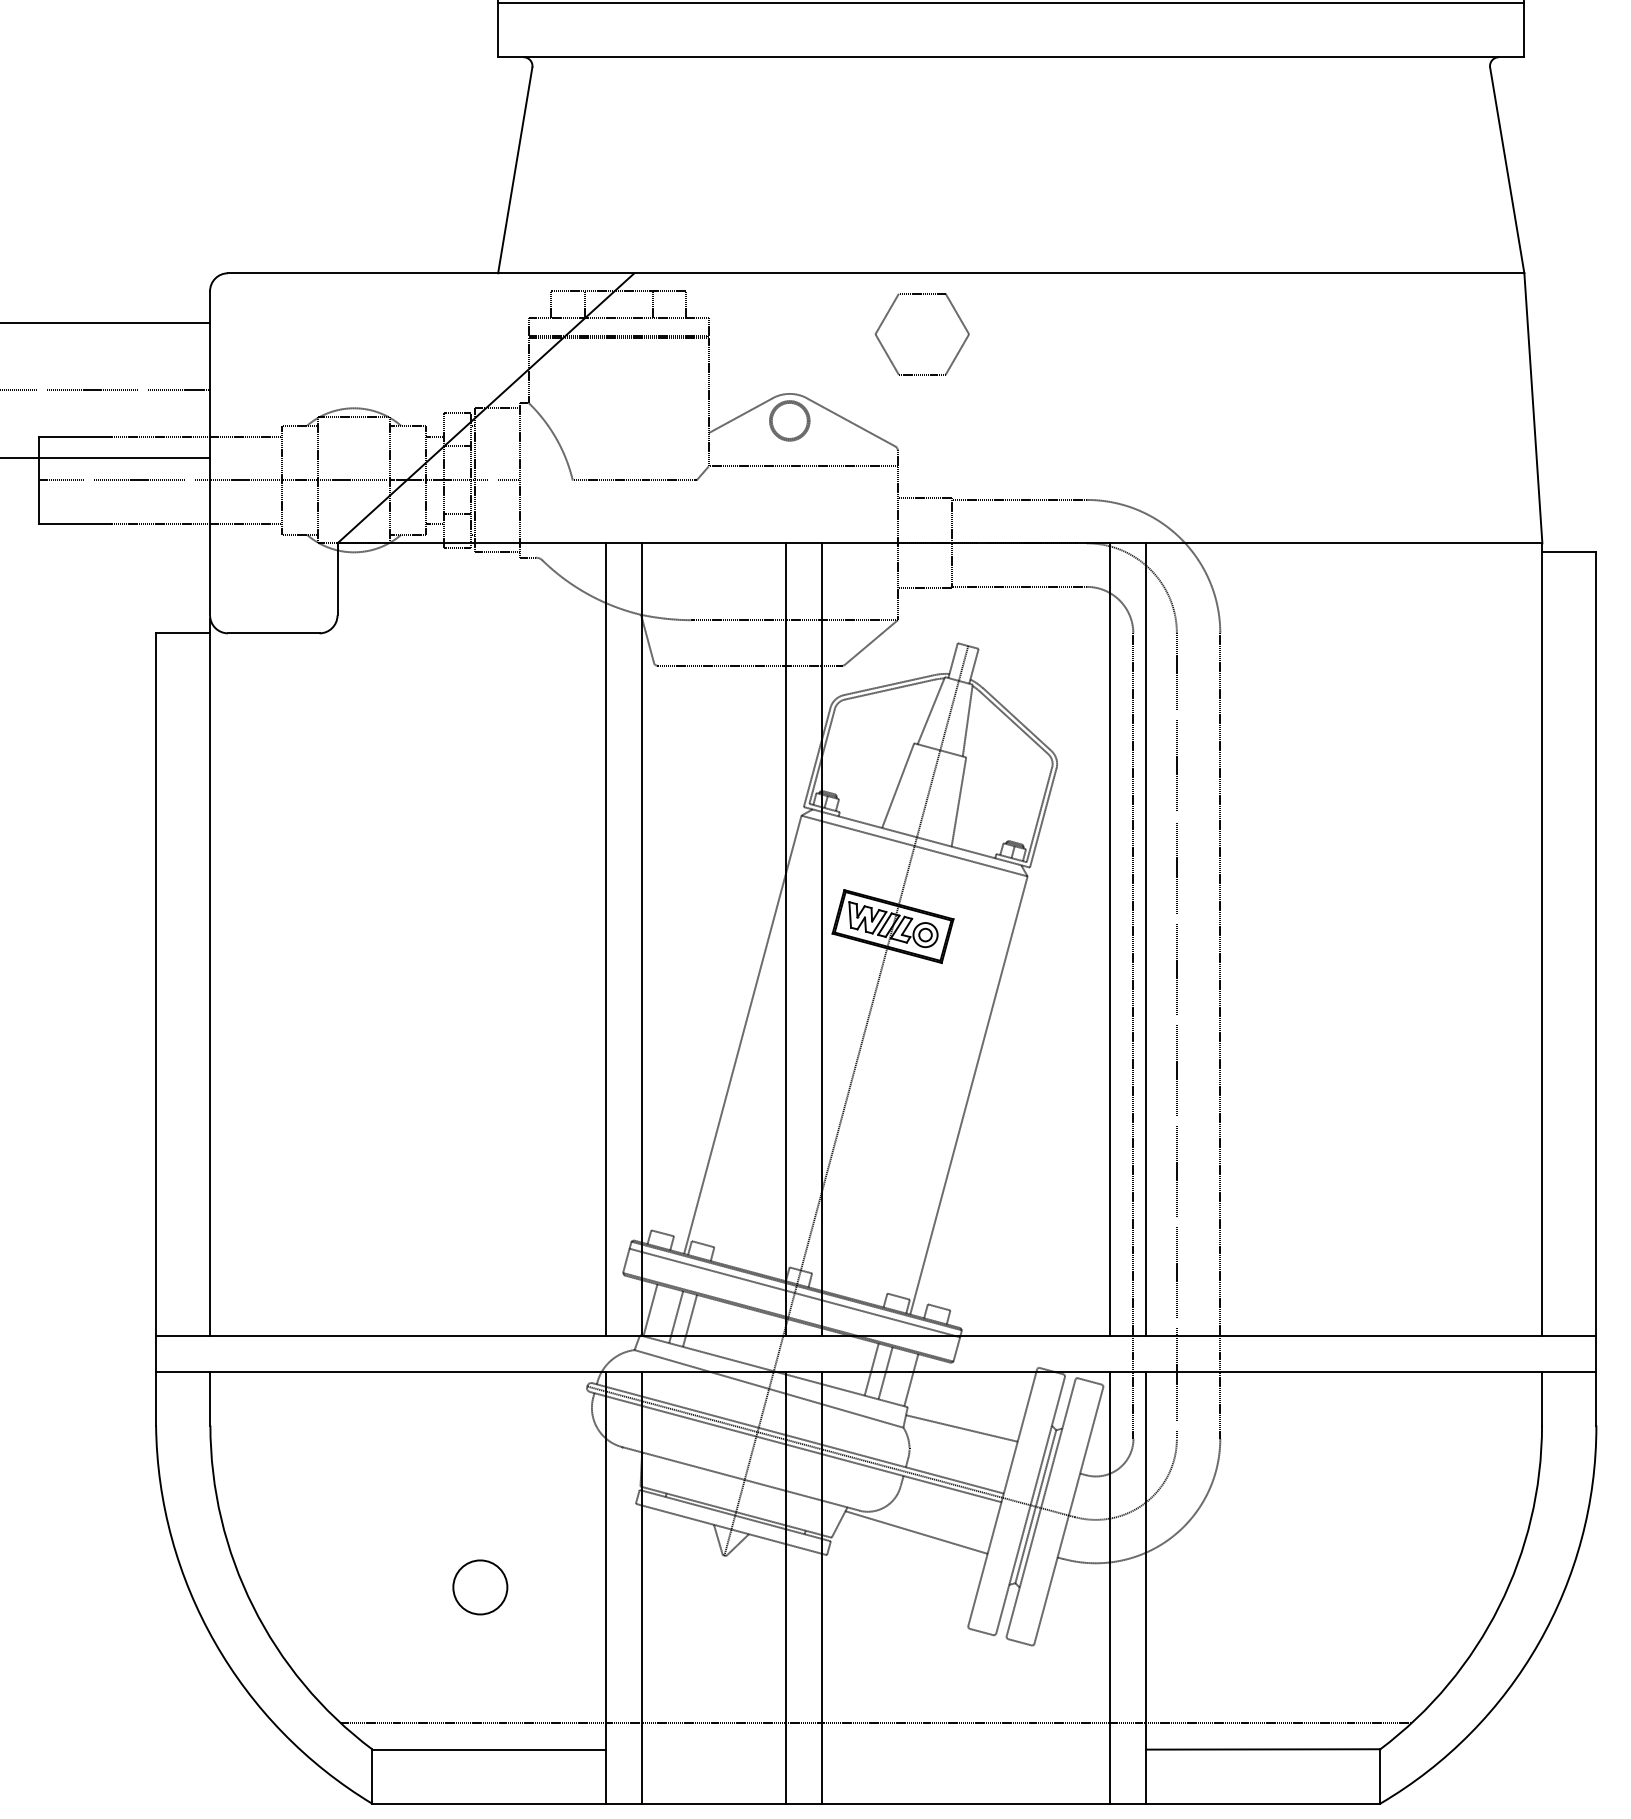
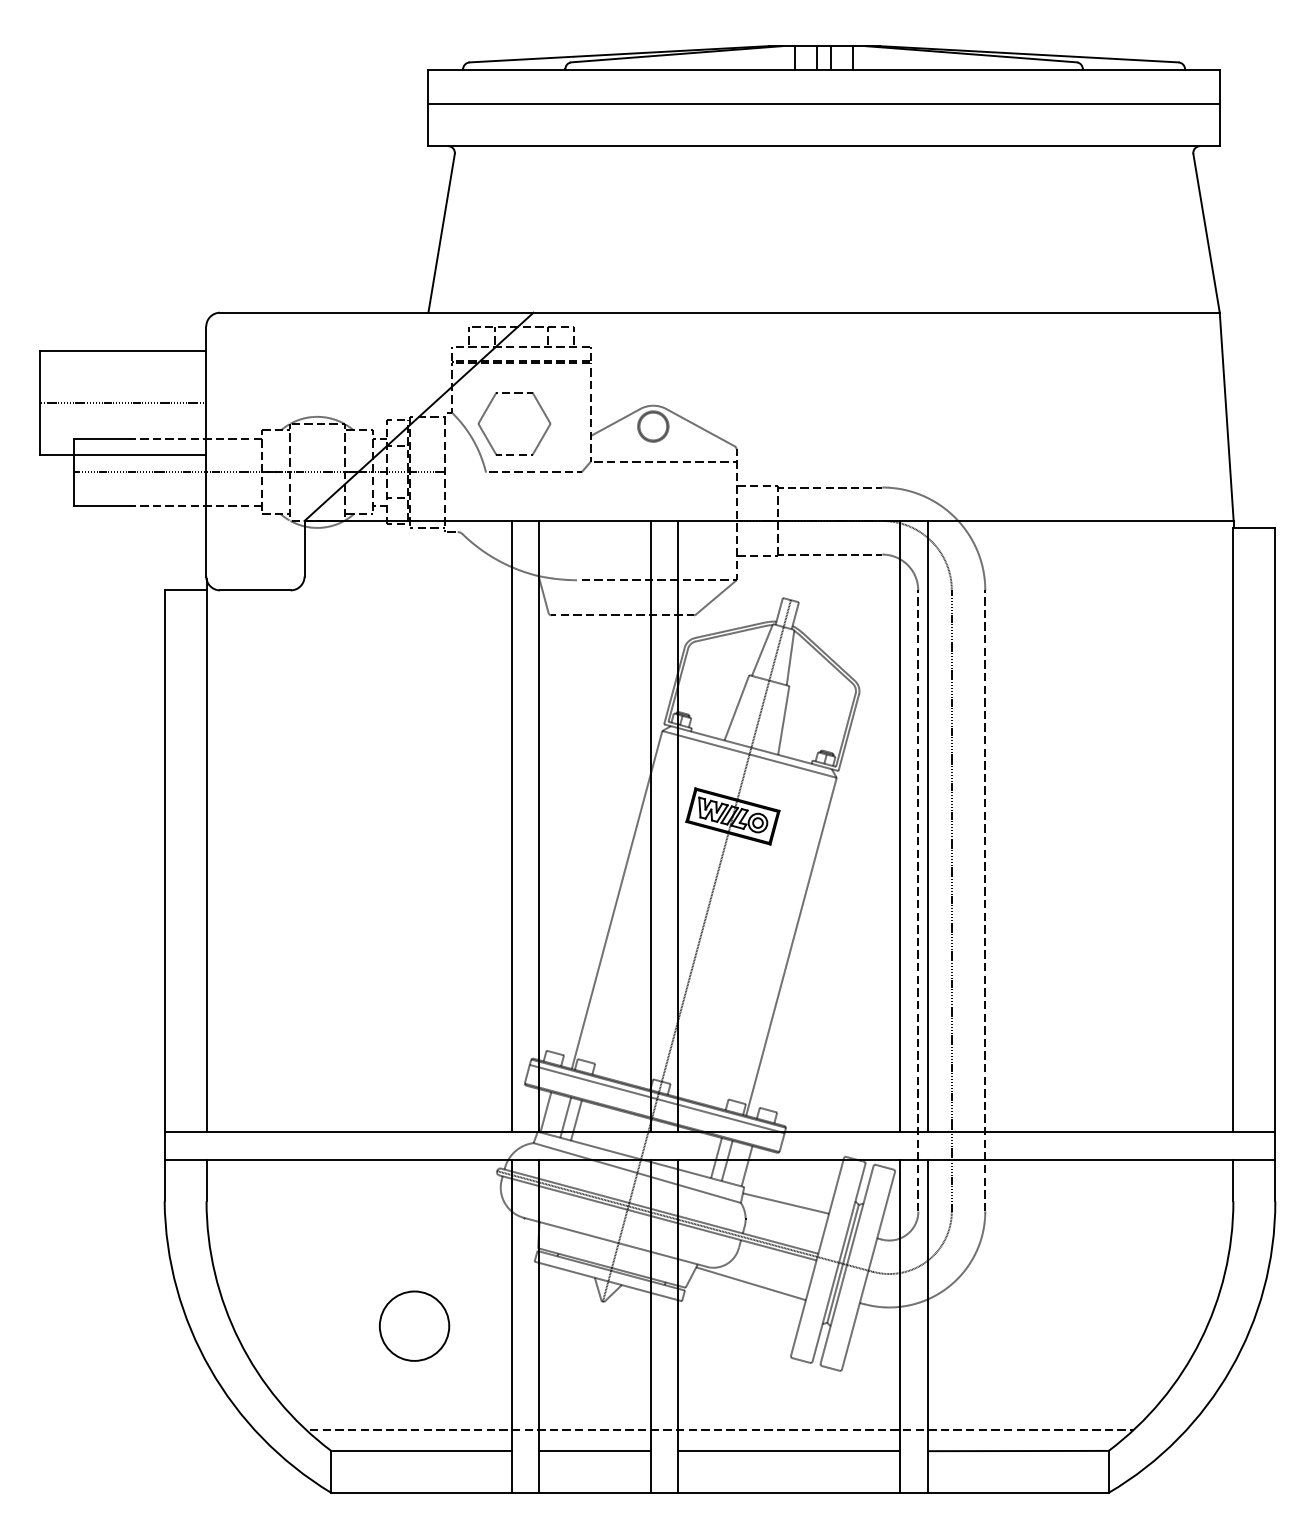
part: (887, 317) -> (487, 410), moved
circle: (480, 1586) -> (414, 1325), size x1.67
line: (713, 1750) -> (594, 1451), added
line: (966, 1750) -> (789, 1451), added

